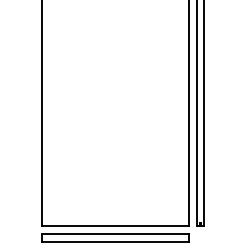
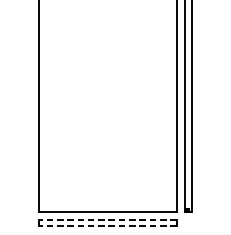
line: (114, 234) -> (107, 219), solid -> dashed
line: (114, 241) -> (107, 226), solid -> dashed

